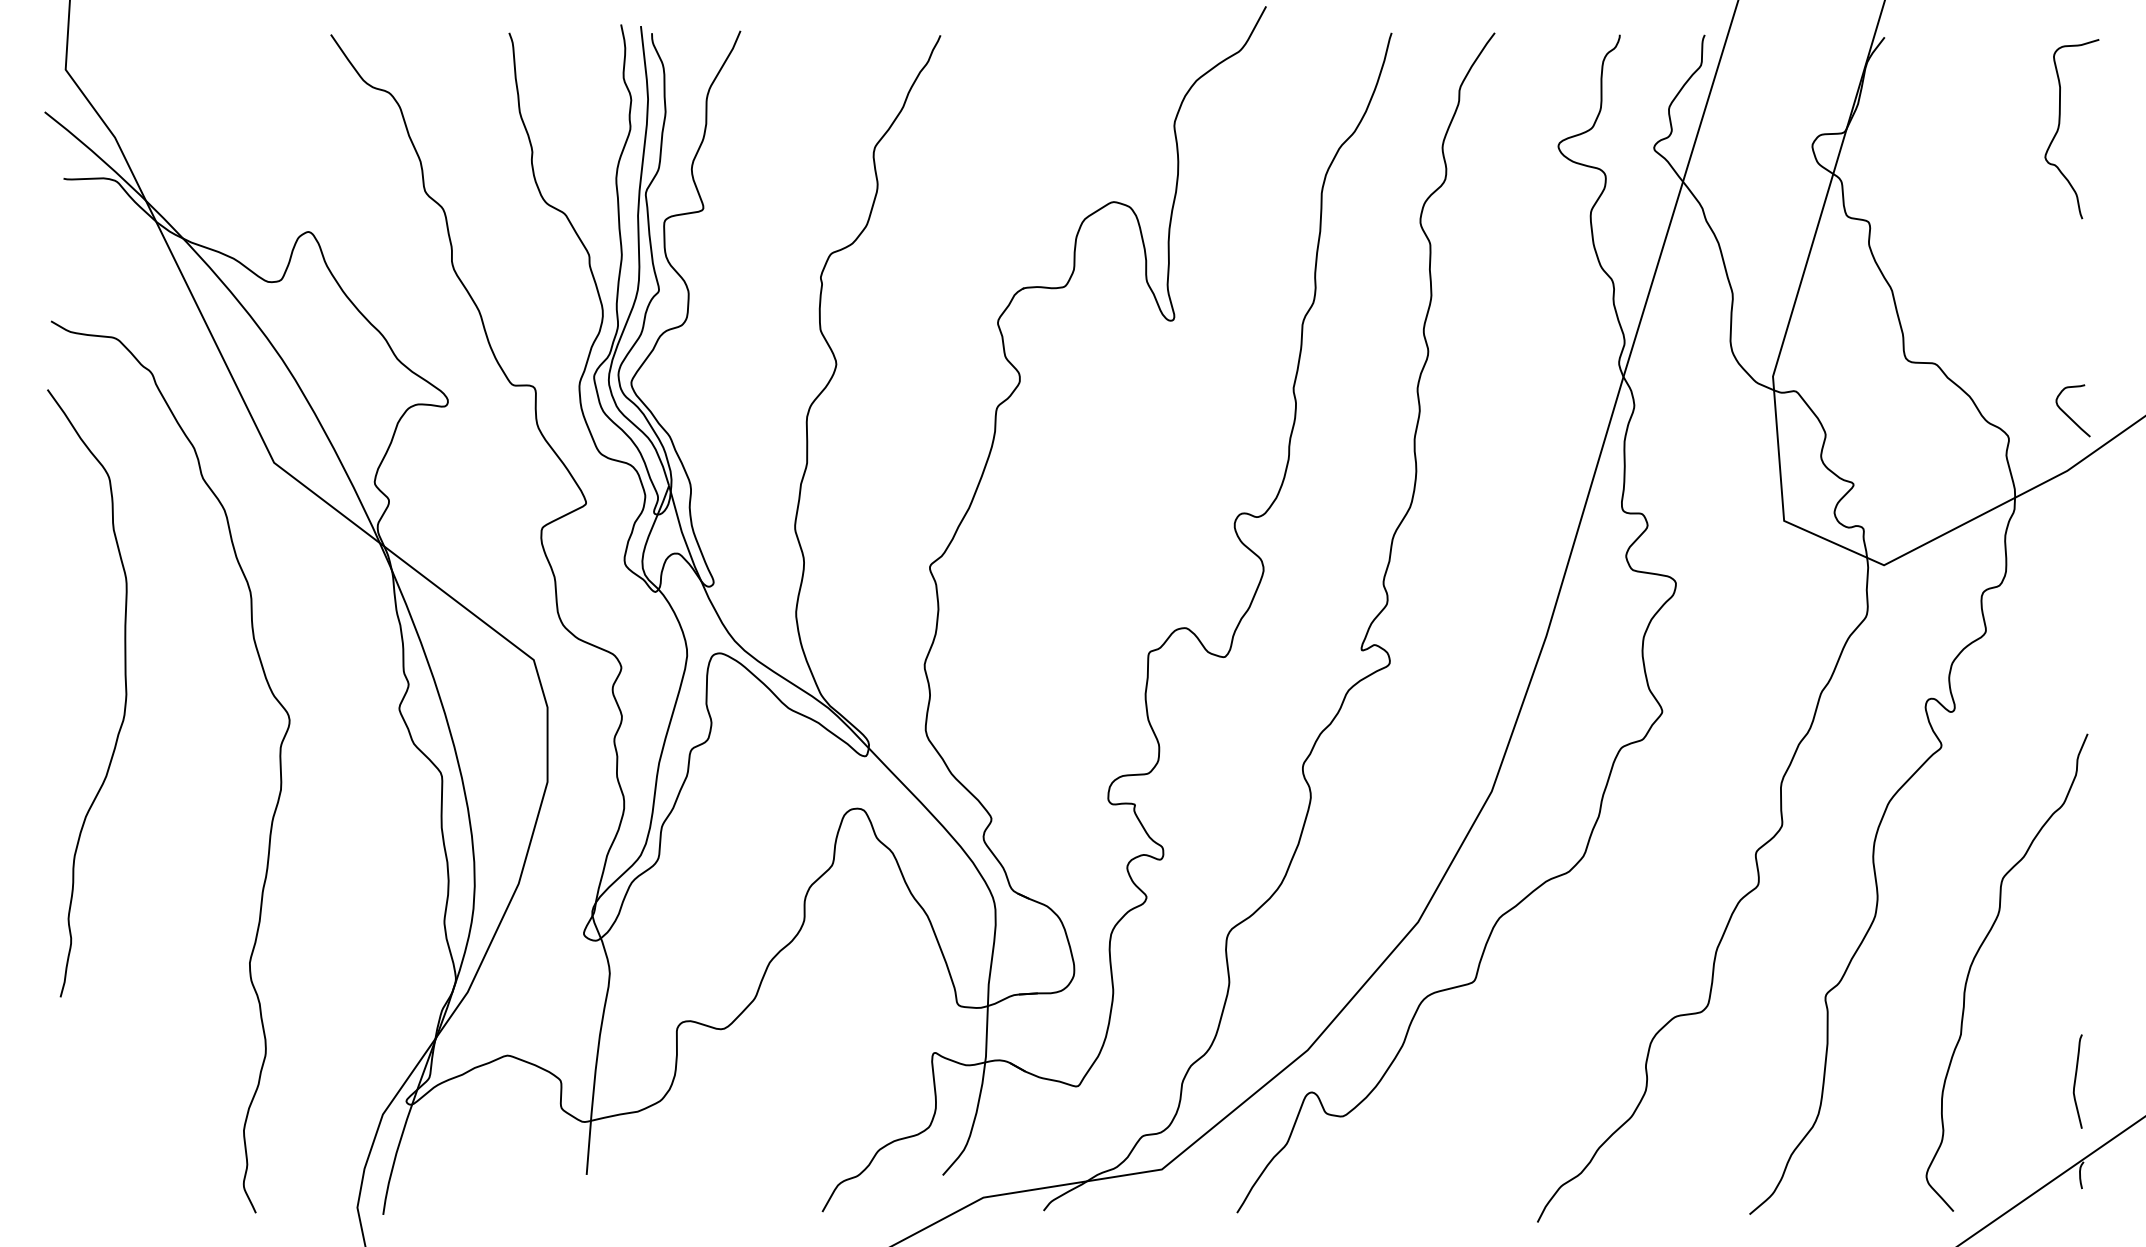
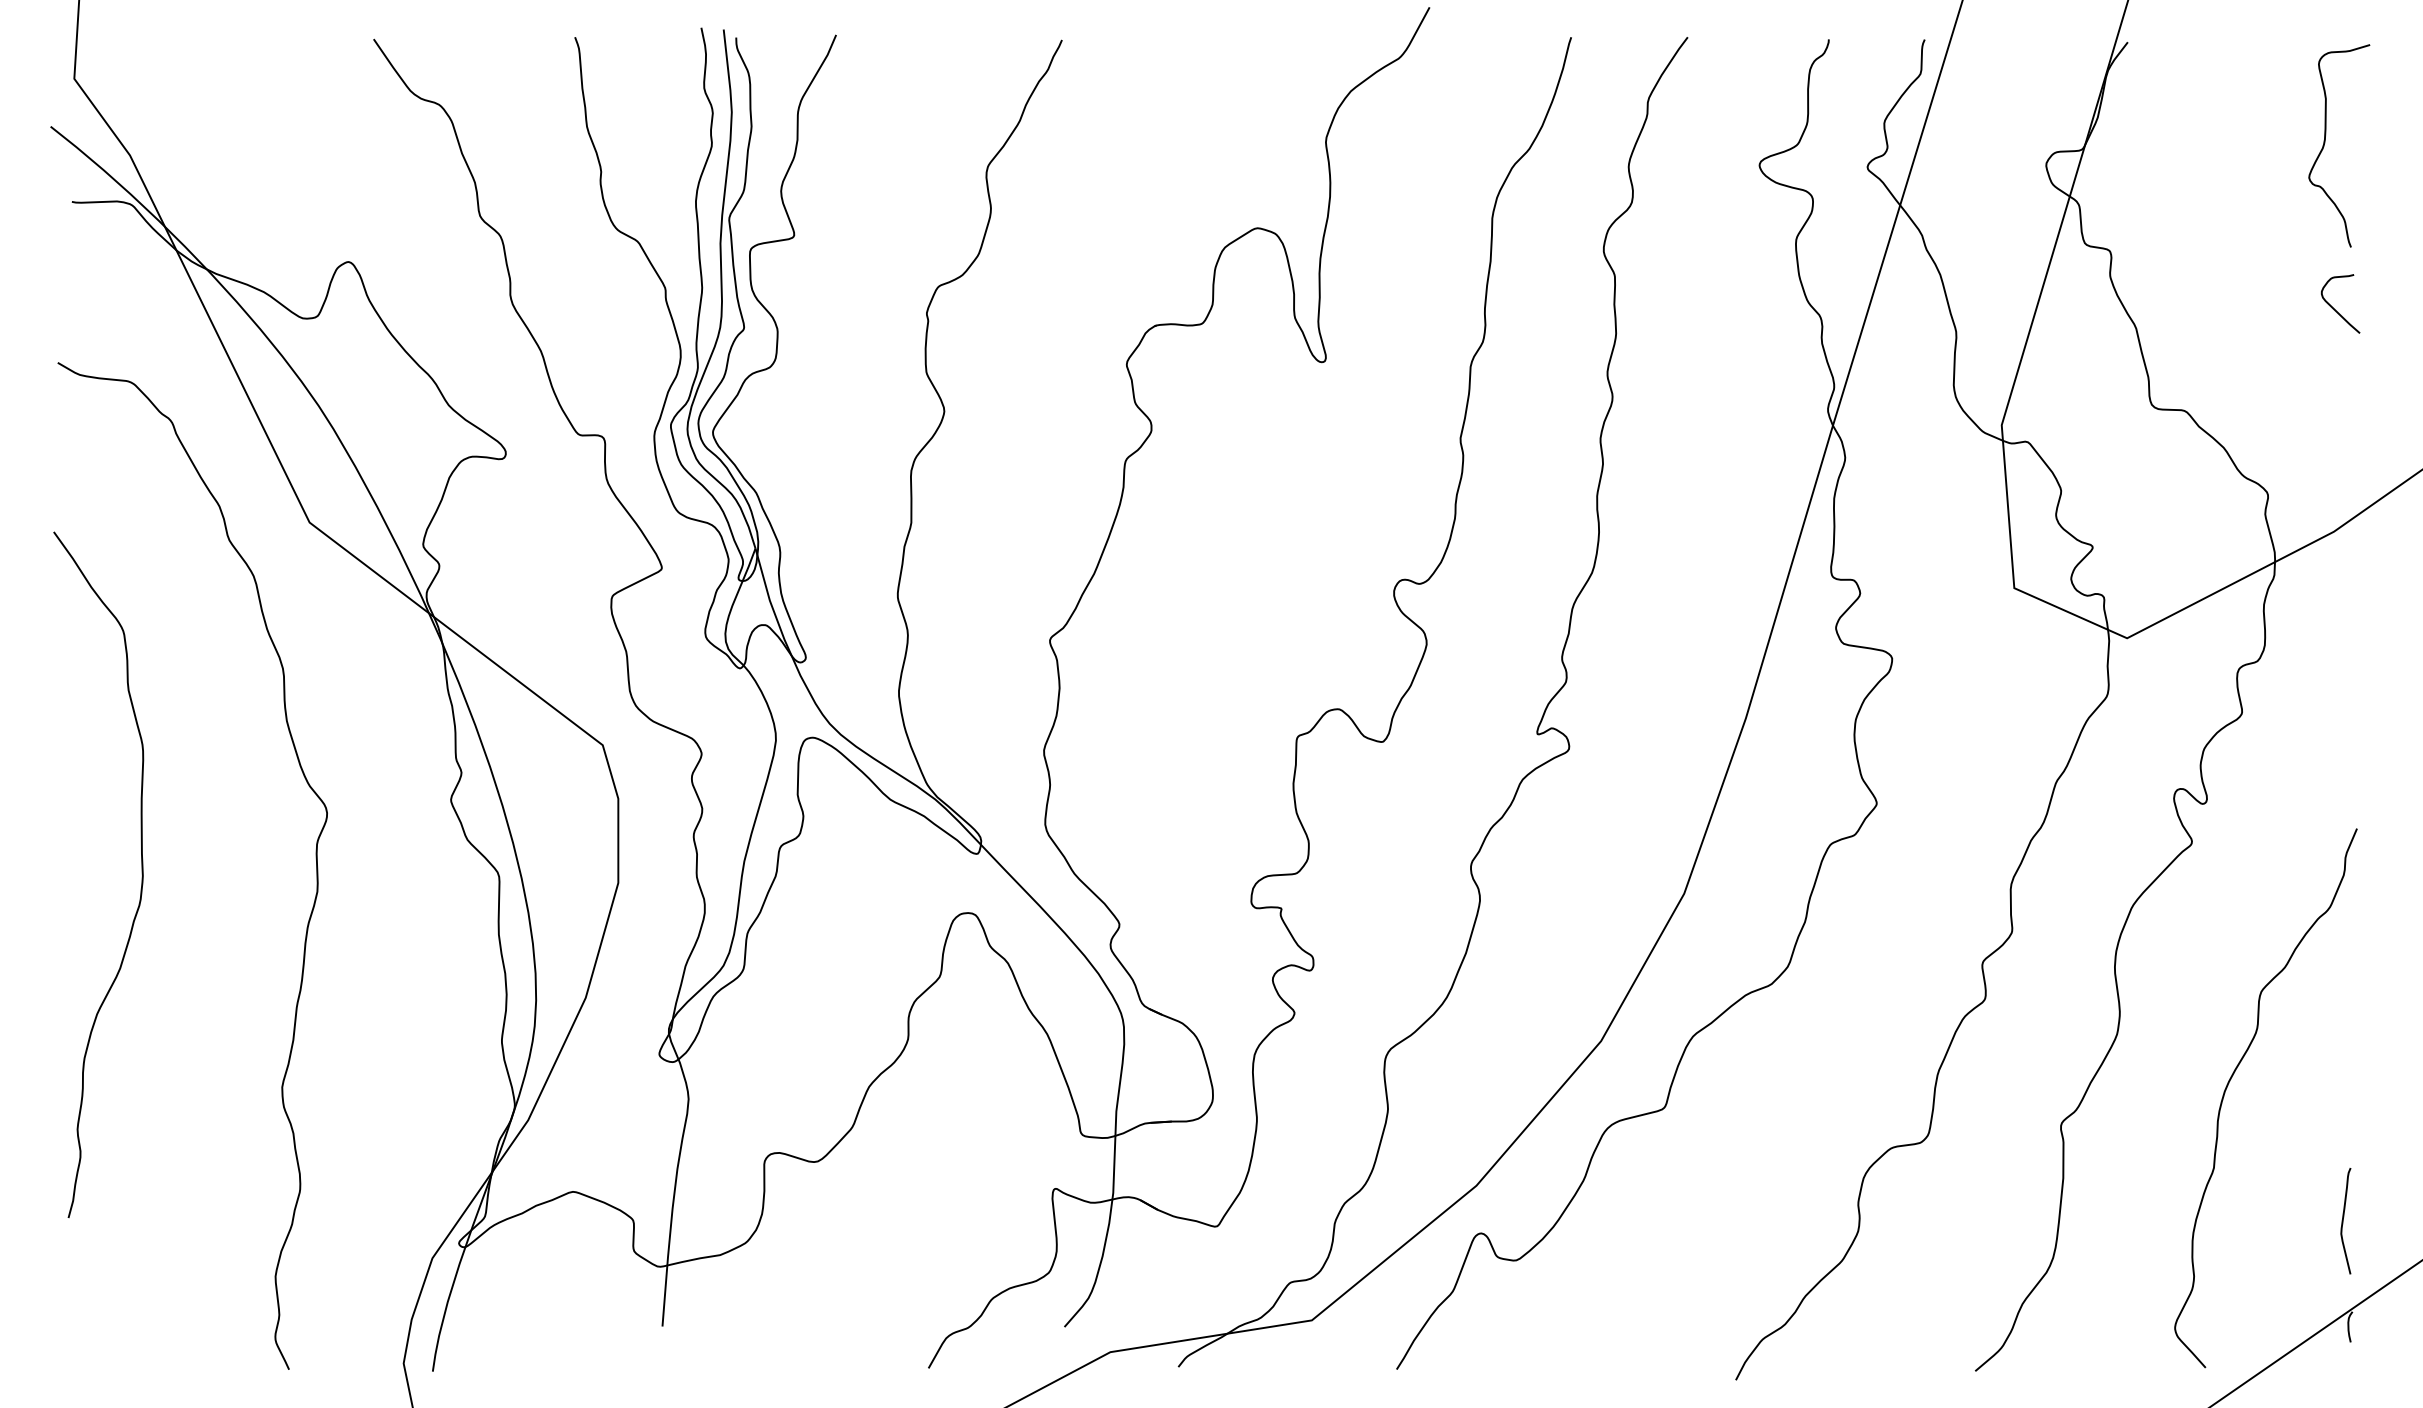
curve: (2067, 414) -> (2334, 308), moved
curve: (125, 693) -> (141, 874), moved

